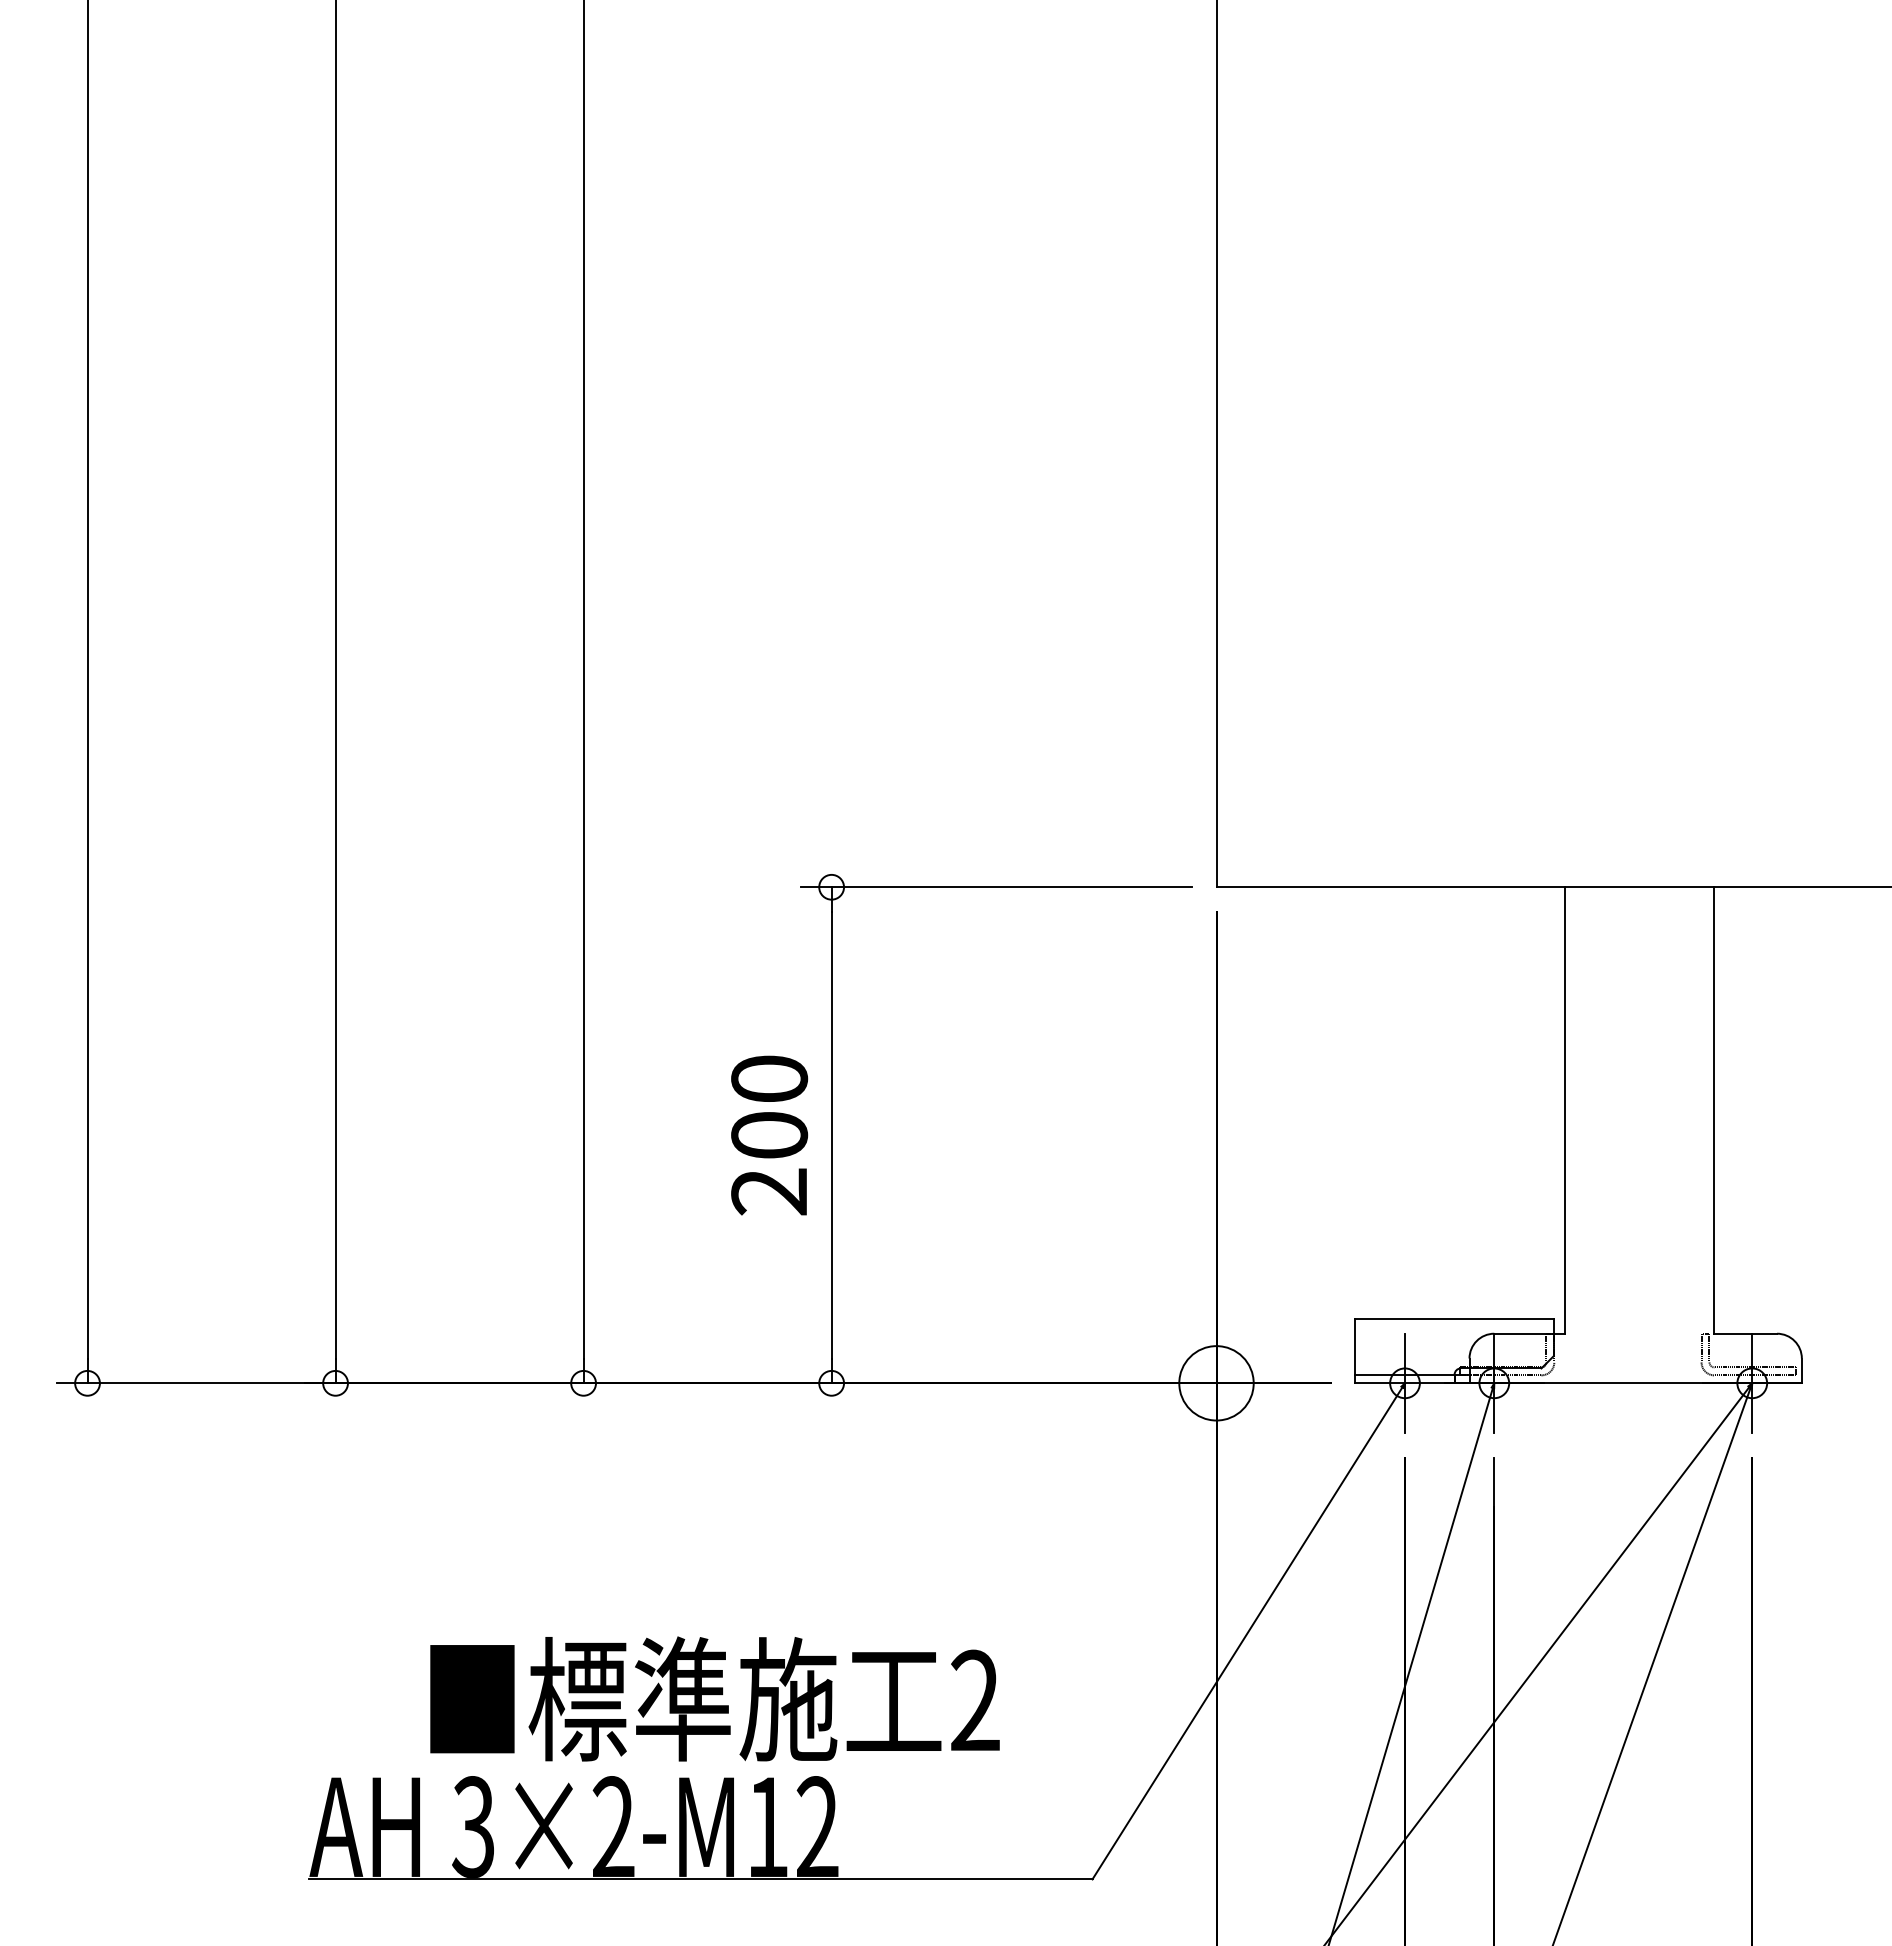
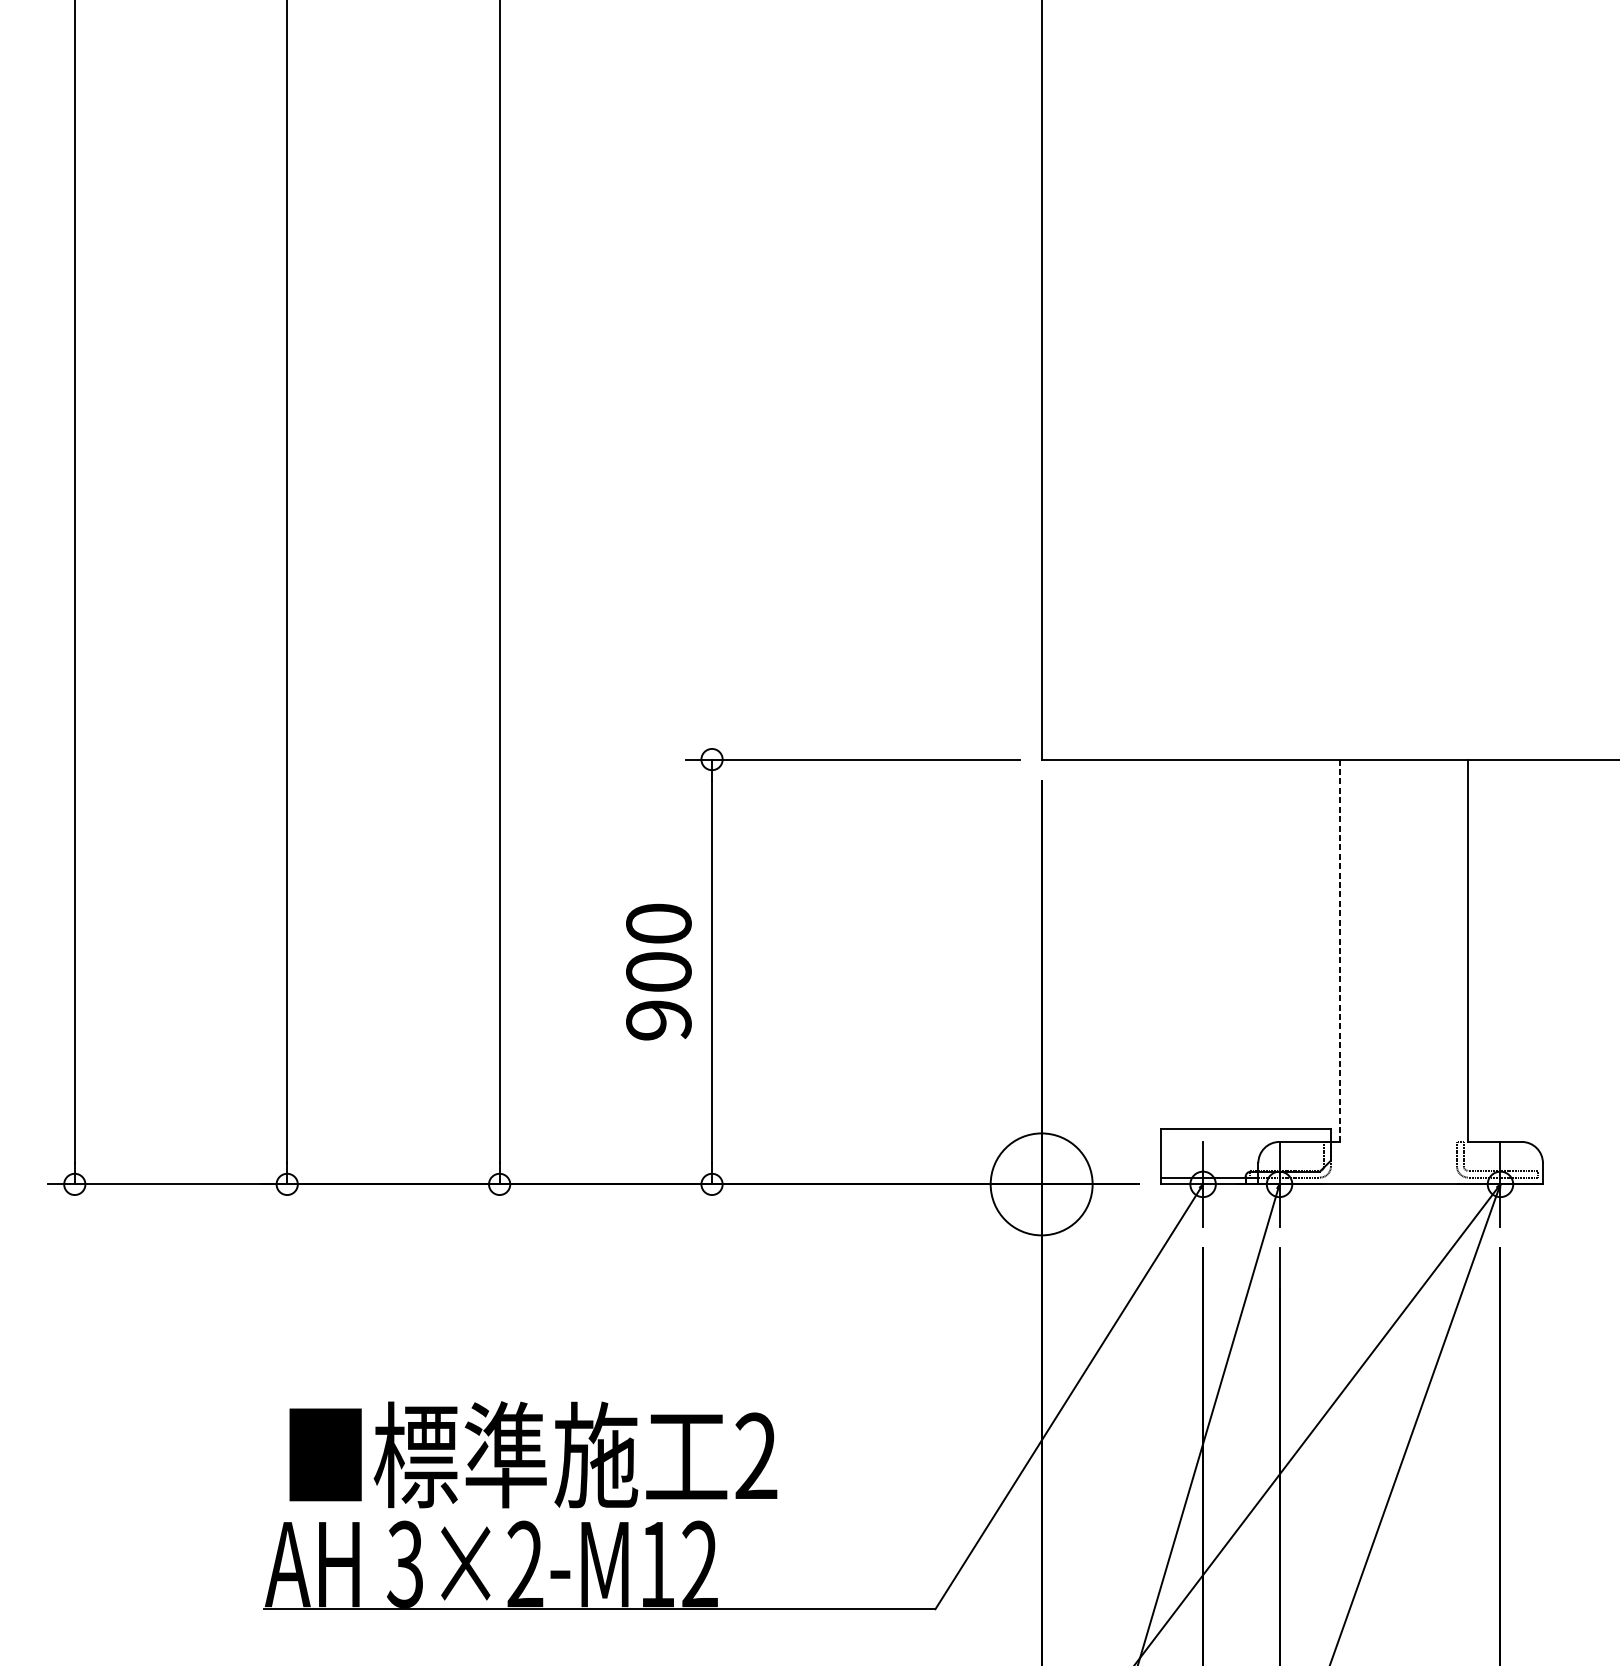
line: (1564, 1110) -> (1339, 950), solid -> dashed
text: (769, 1191) -> (658, 1020), 200 -> 900
circle: (1216, 1383) -> (1041, 1184), size x1.6
text: (714, 1698) -> (532, 1454), moved

